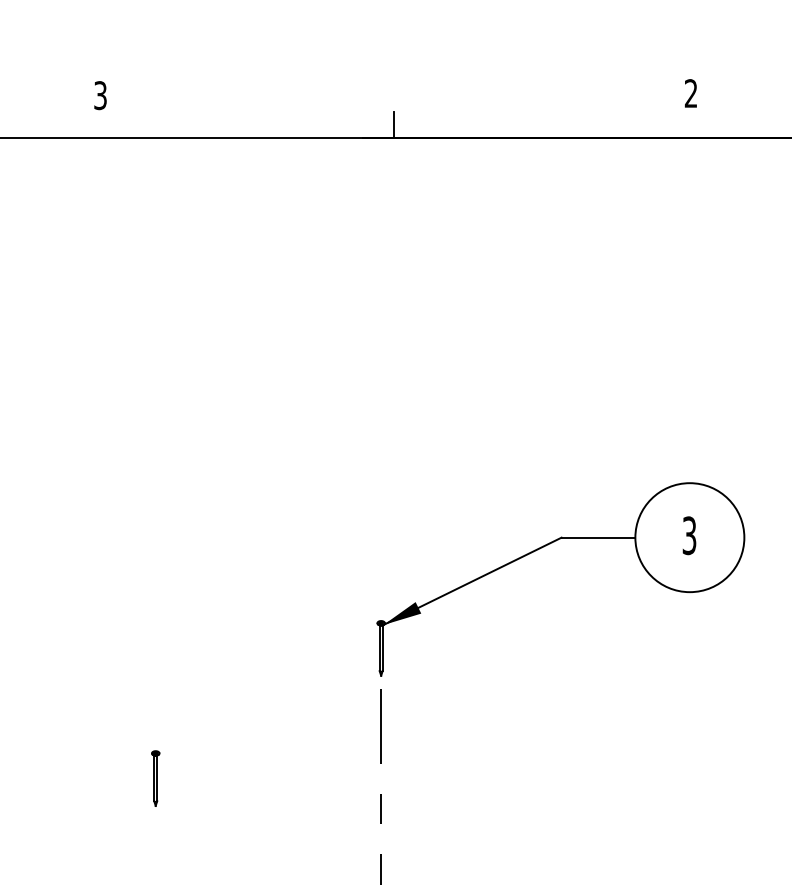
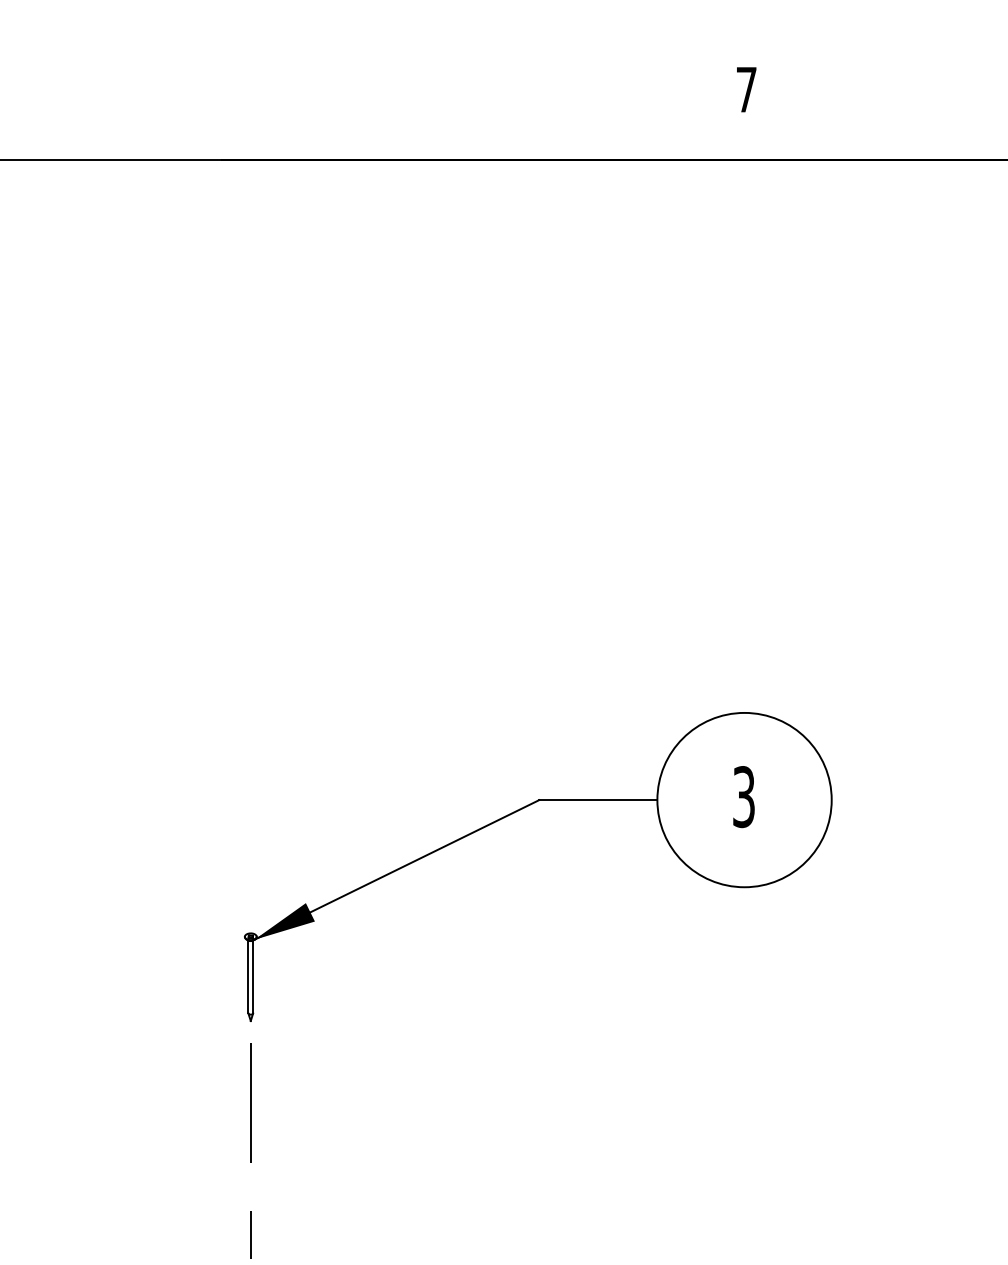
text: (690, 93) -> (745, 89), 2 -> 7
line: (394, 124) -> (272, 139), removed

